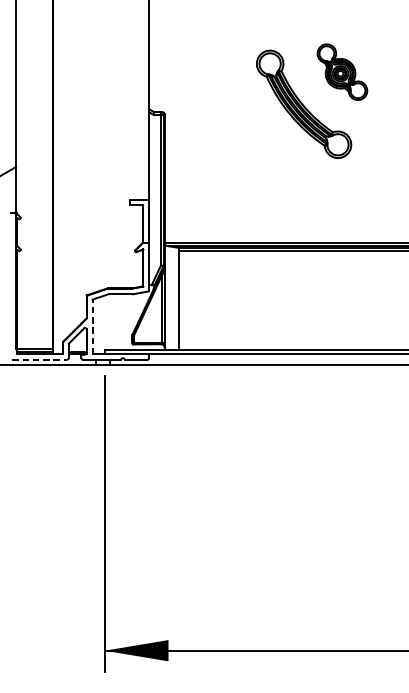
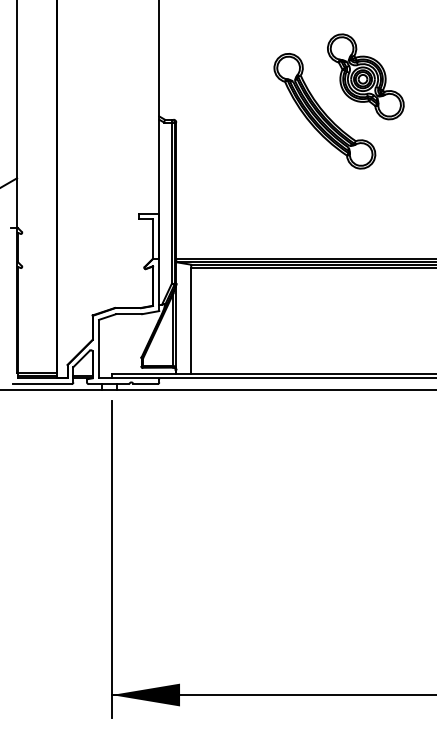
part: (342, 71) -> (365, 76), size x1.43
line: (92, 326) -> (98, 348), dashed -> solid
line: (39, 360) -> (42, 384), dashed -> solid

